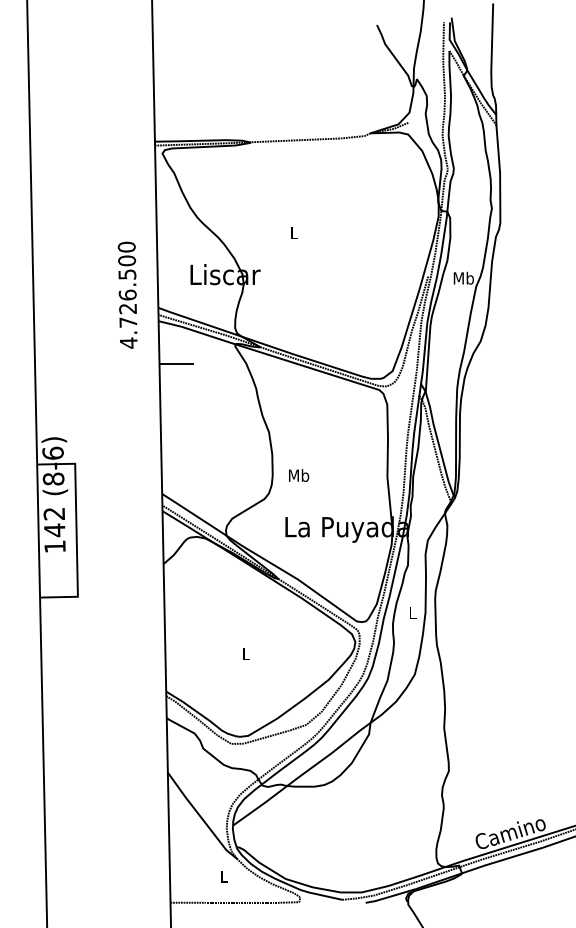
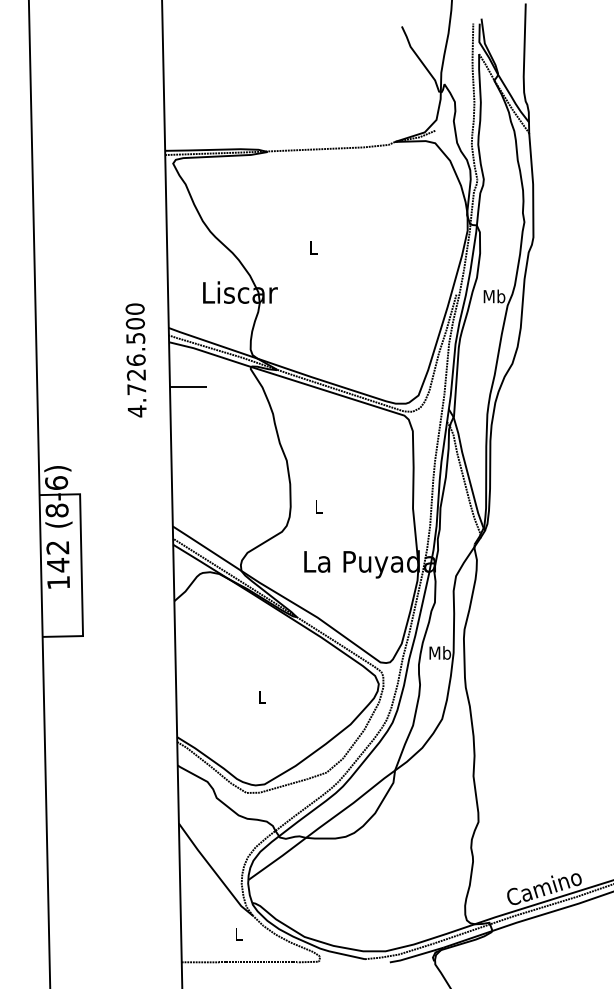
text: (127, 294) -> (135, 359), moved
text: (299, 475) -> (319, 506), Mb -> L
text: (412, 612) -> (439, 652), L -> Mb

